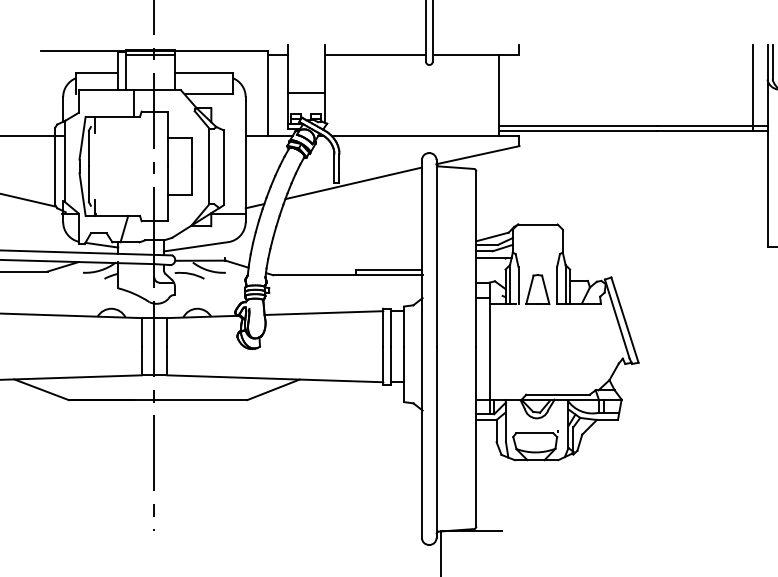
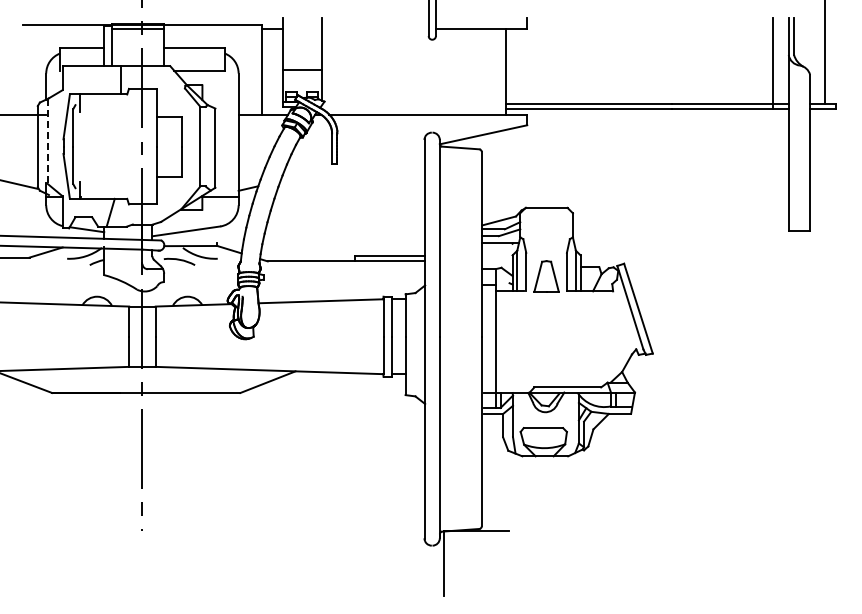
line: (374, 55) -> (374, 29), removed
line: (64, 161) -> (47, 141), solid -> dashed
line: (353, 183) -> (352, 164), removed

